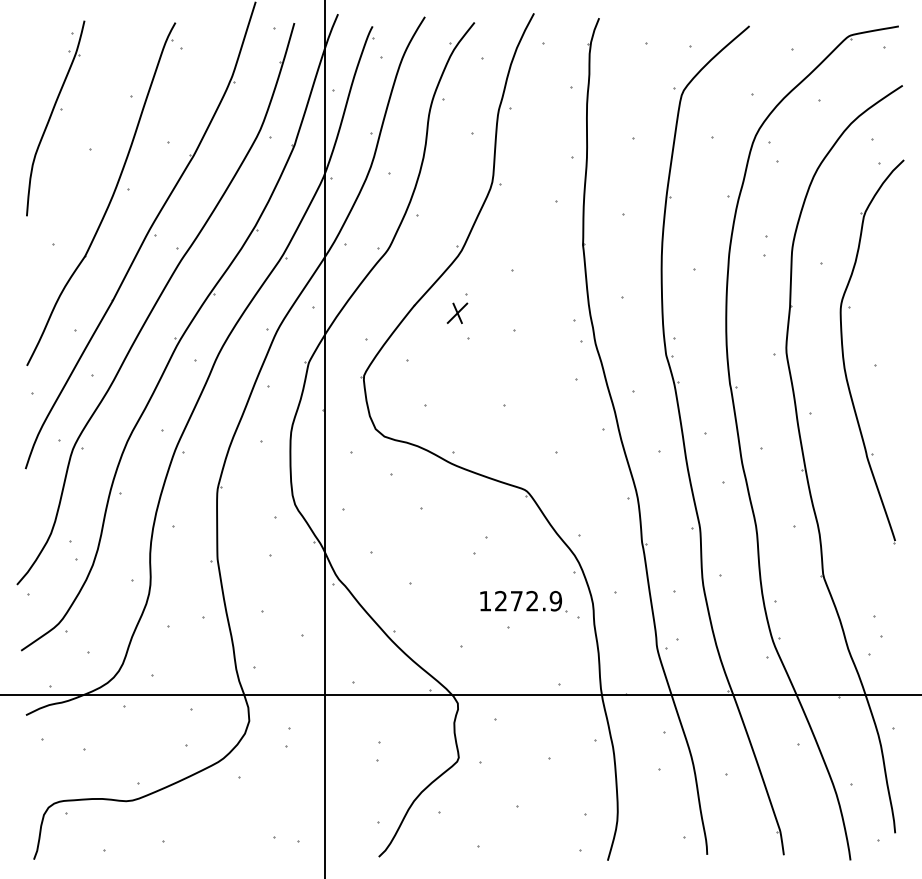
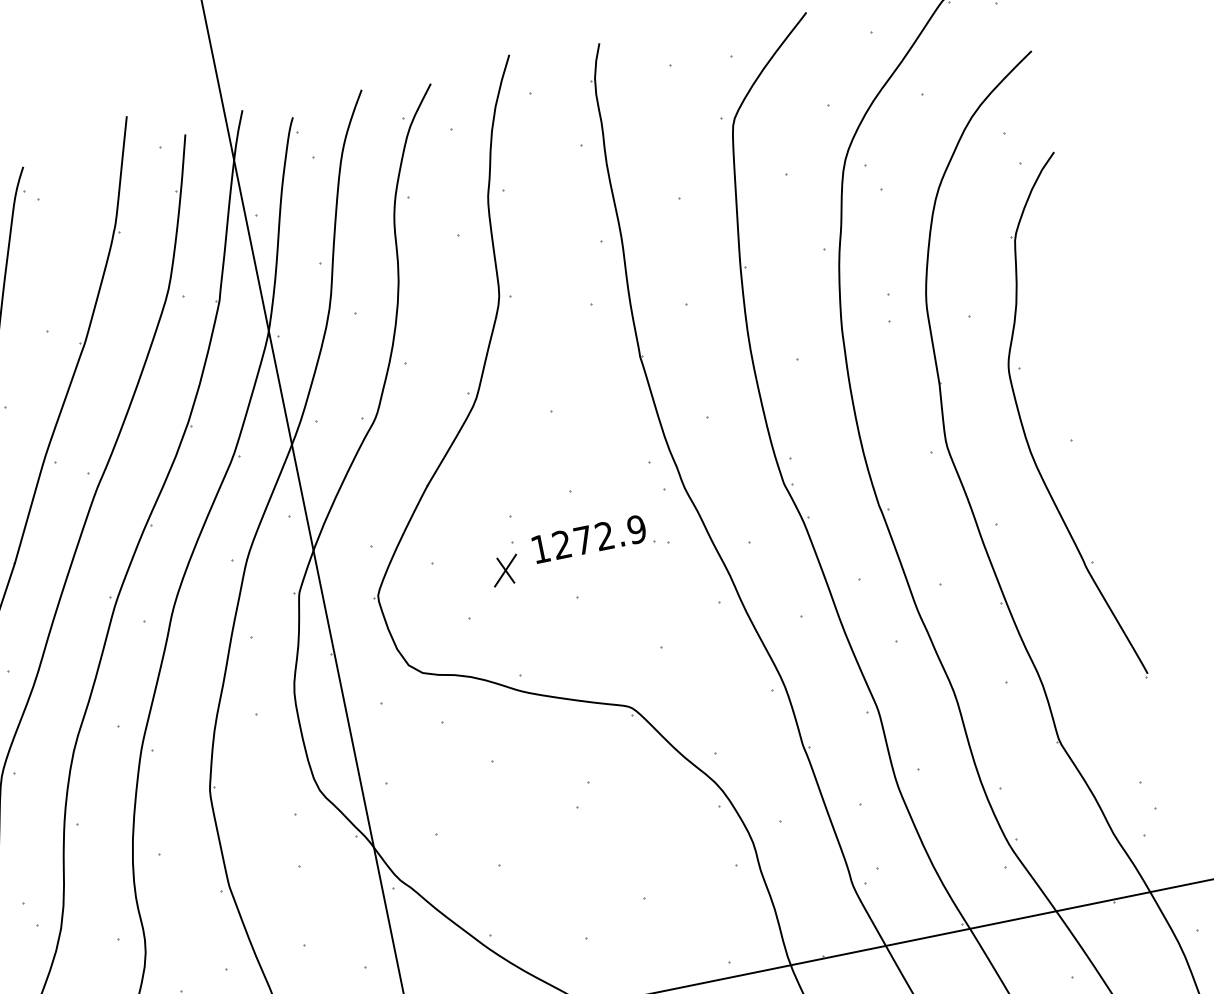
part: (457, 308) -> (504, 564), moved
part: (523, 601) -> (592, 538), moved

